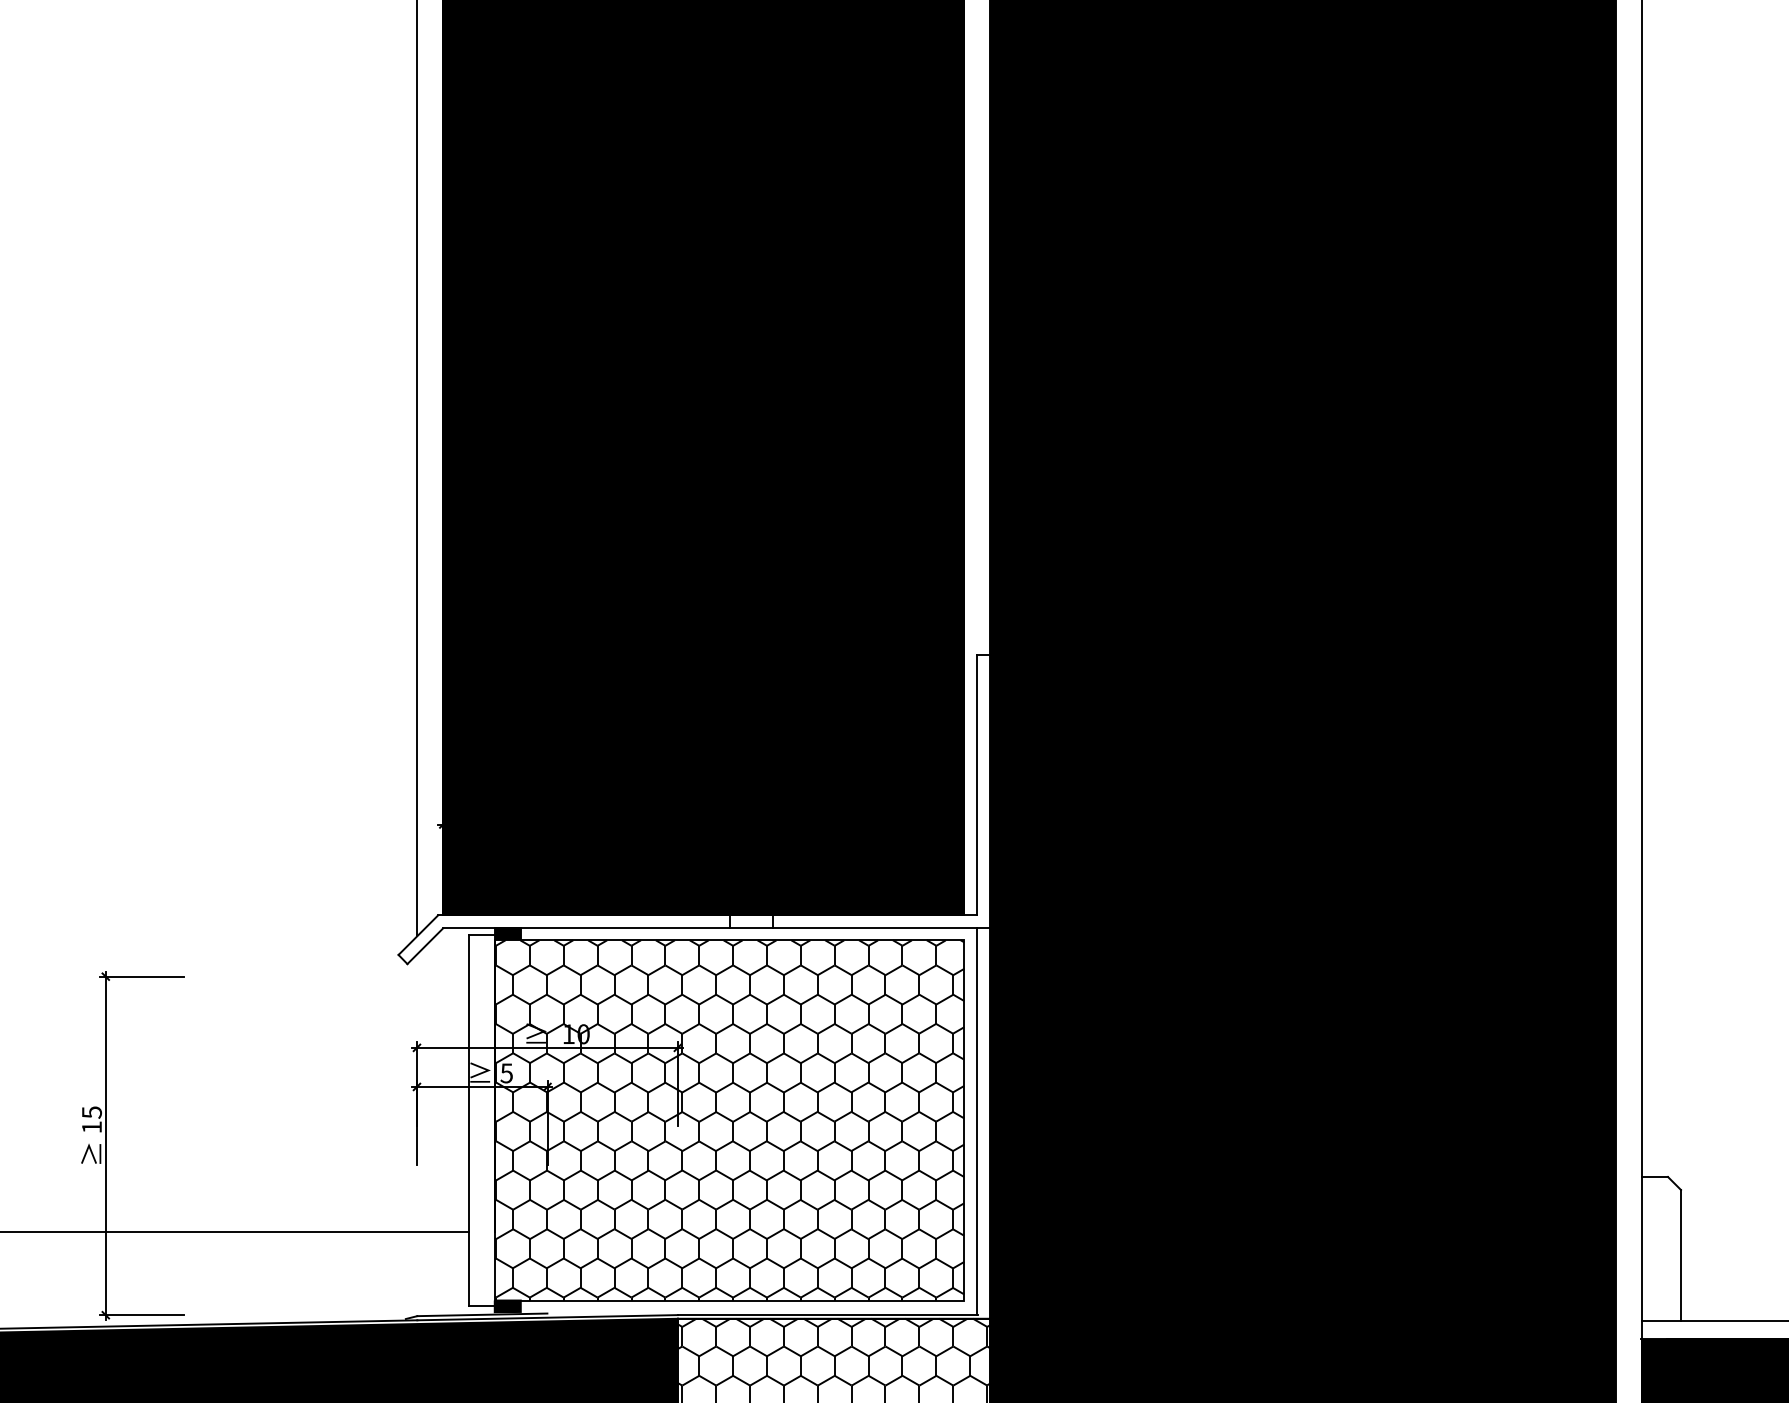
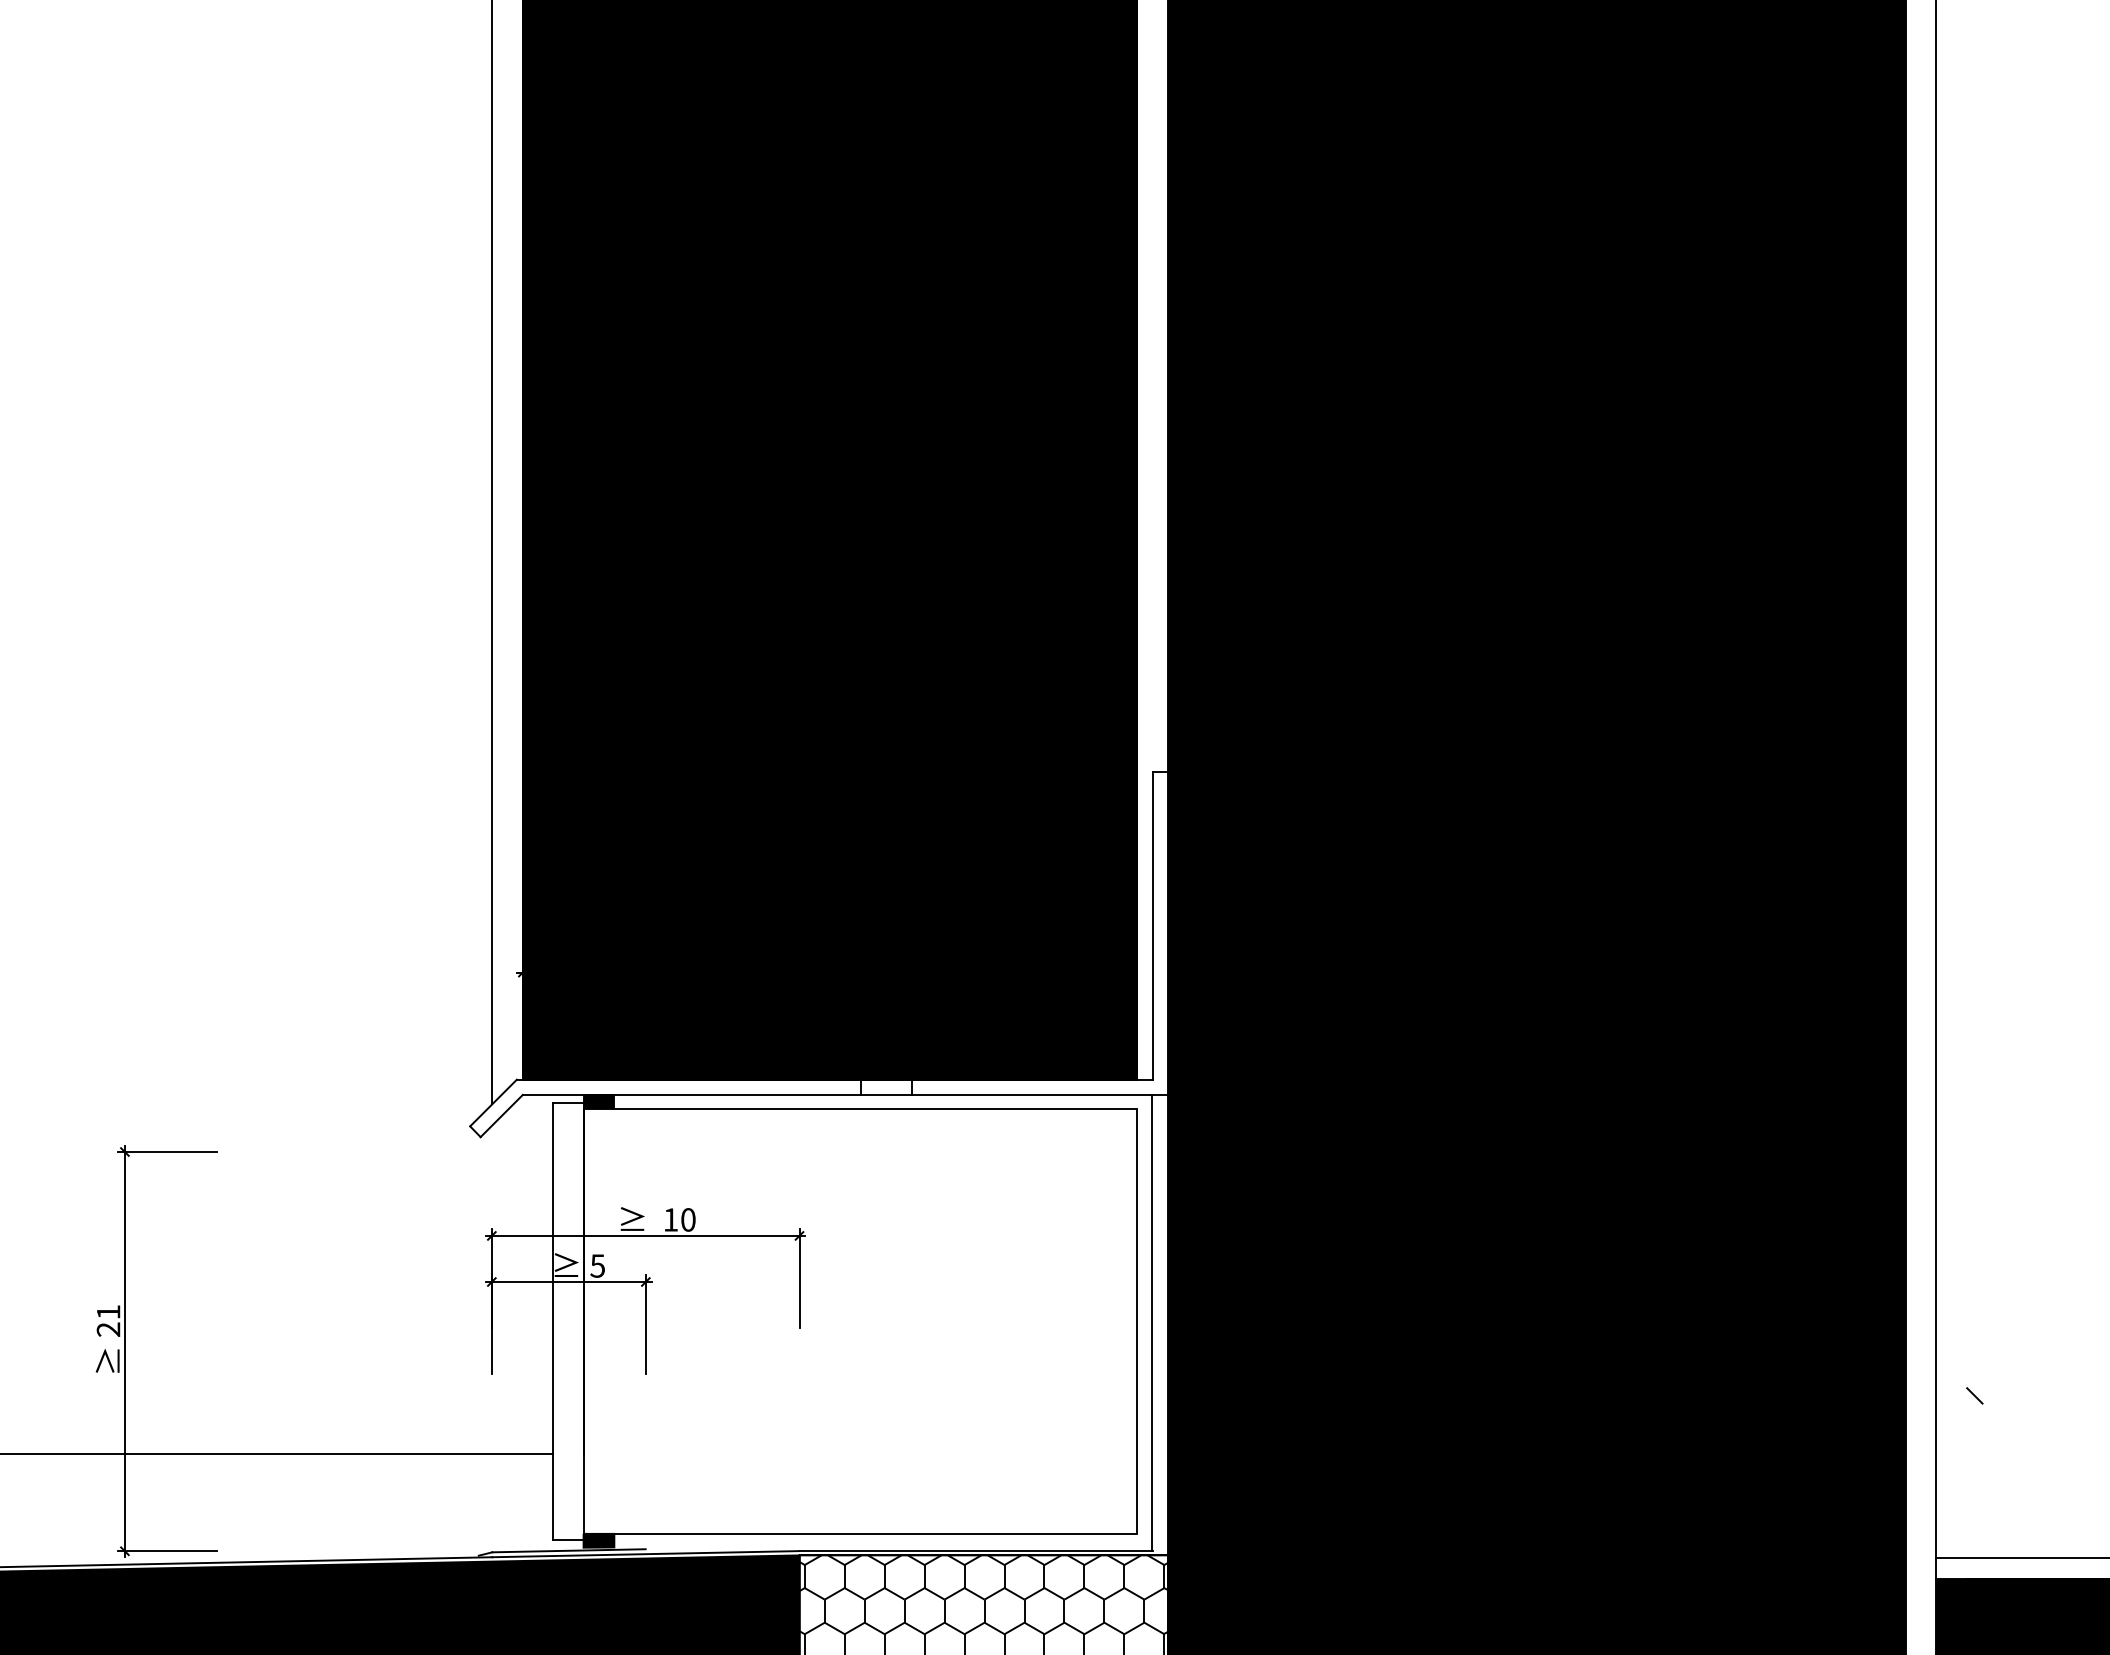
text: (91, 1119) -> (108, 1320), 15 -> 21
hatch: (729, 1120) -> (860, 1321), removed
line: (1654, 1177) -> (1951, 1388), removed
line: (1681, 1255) -> (1982, 1480), removed

